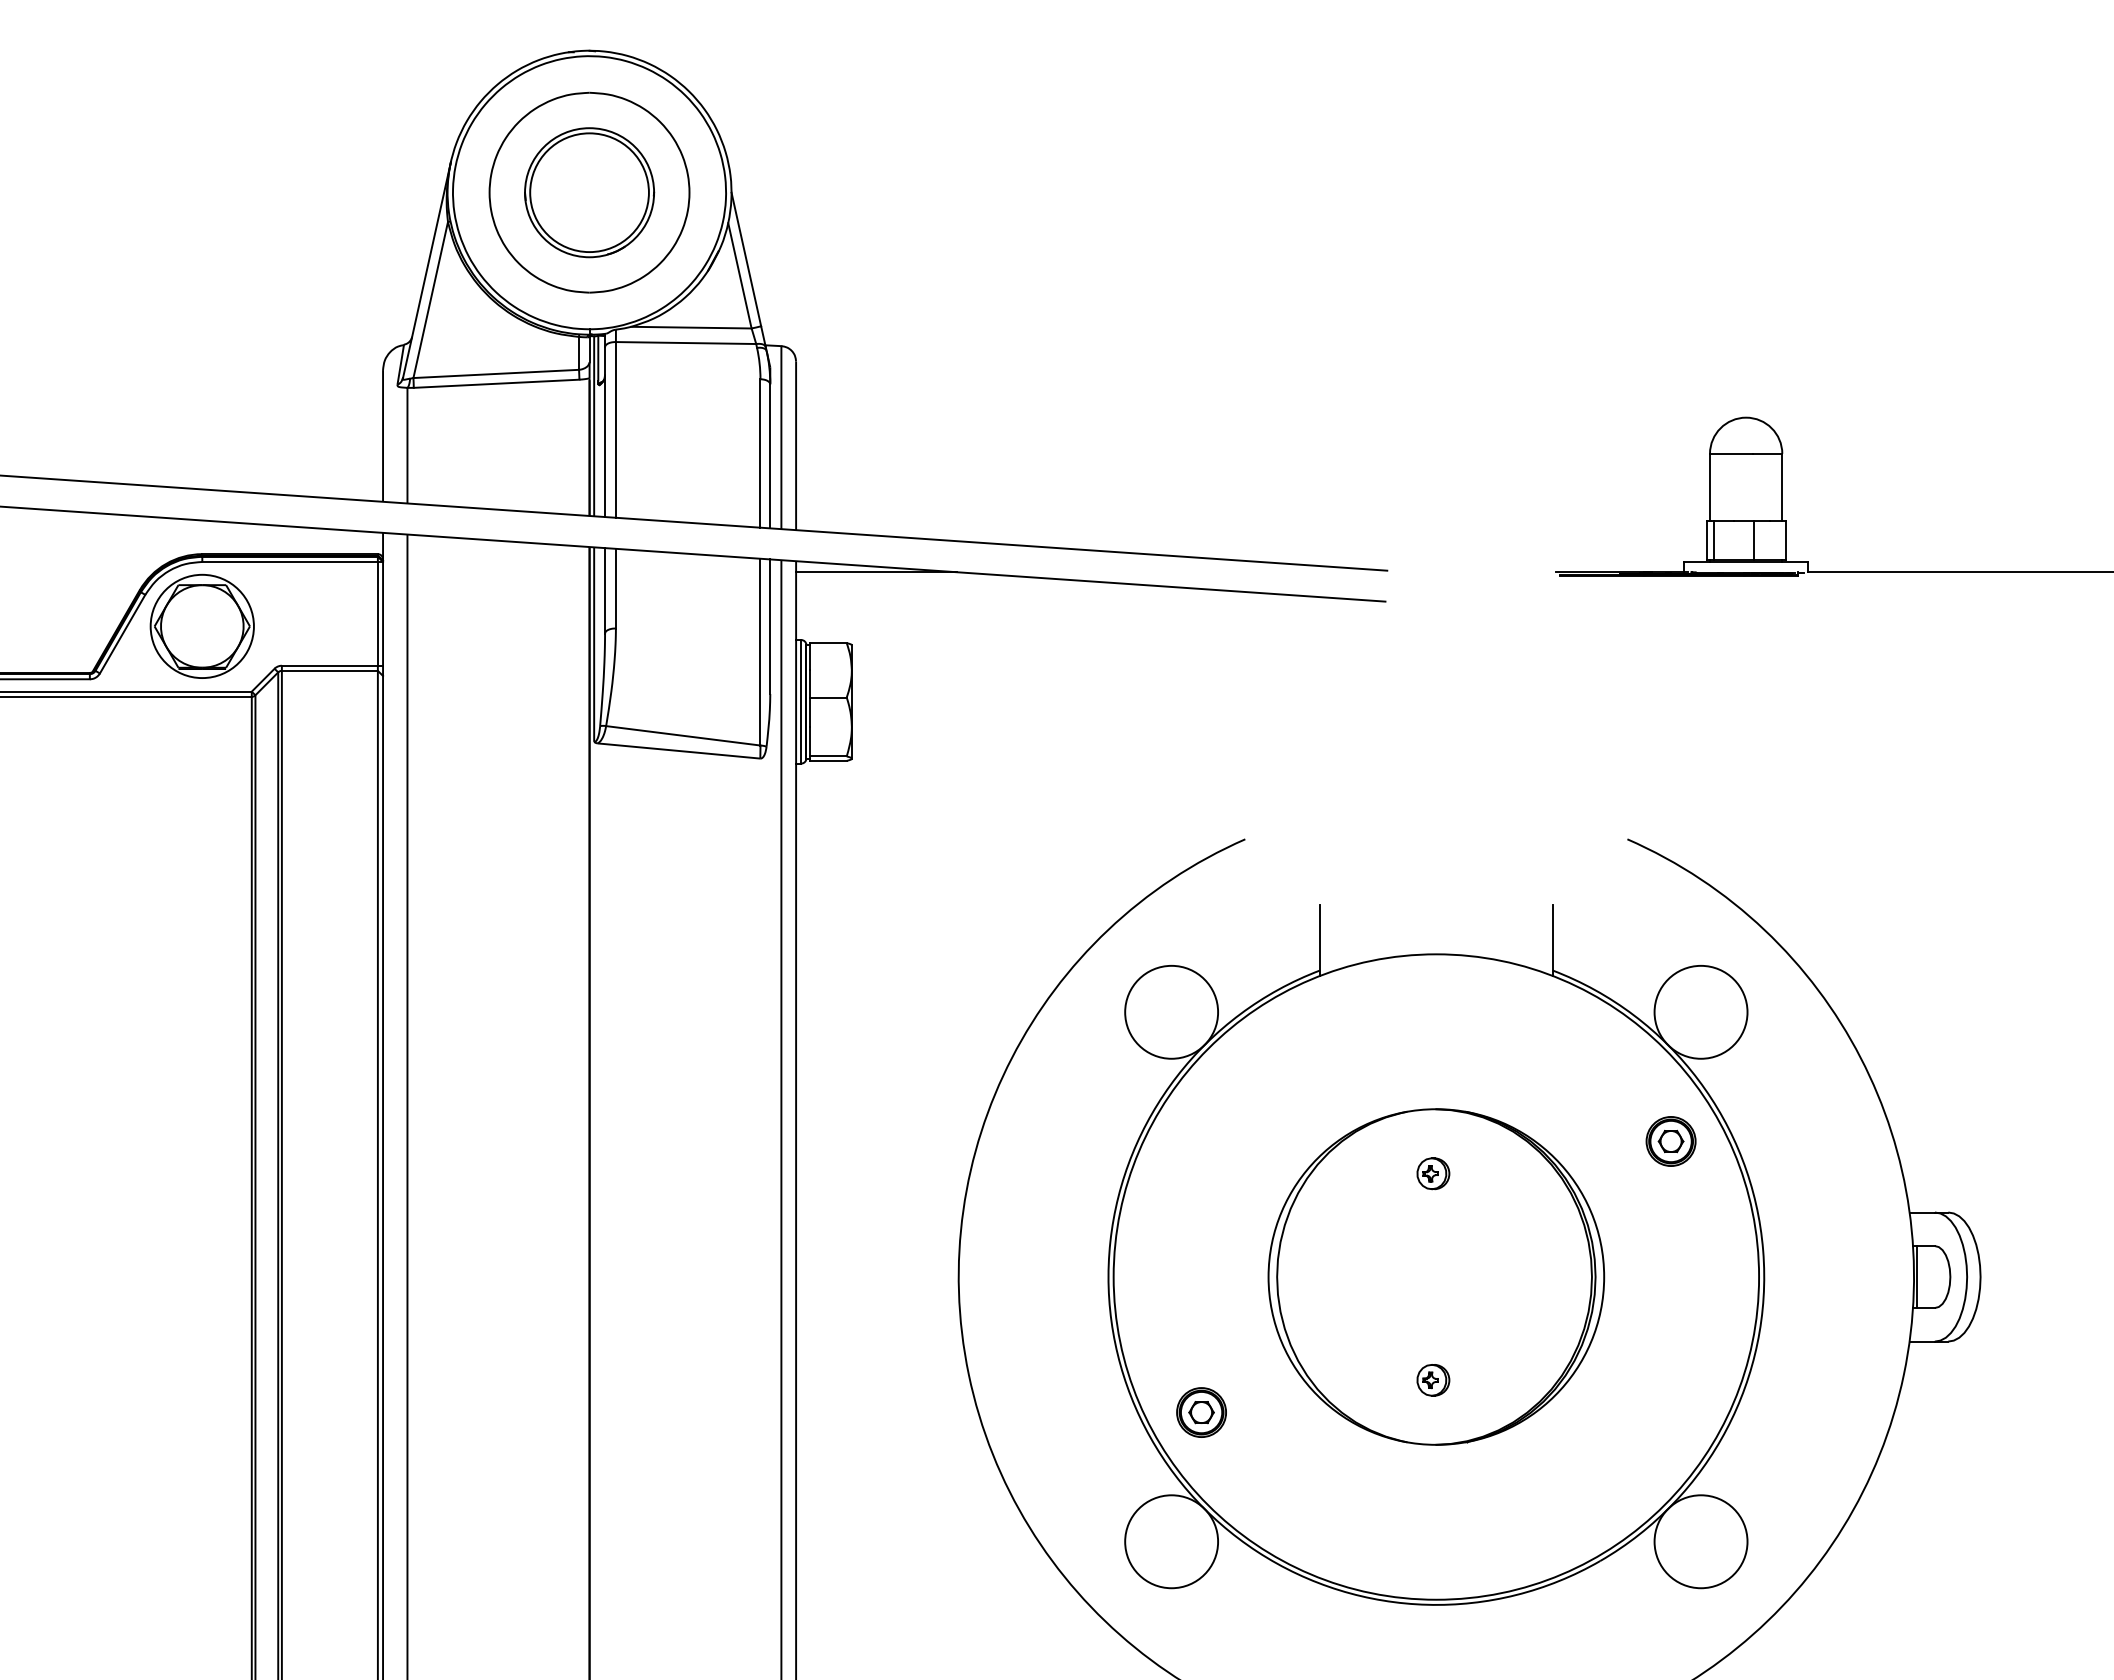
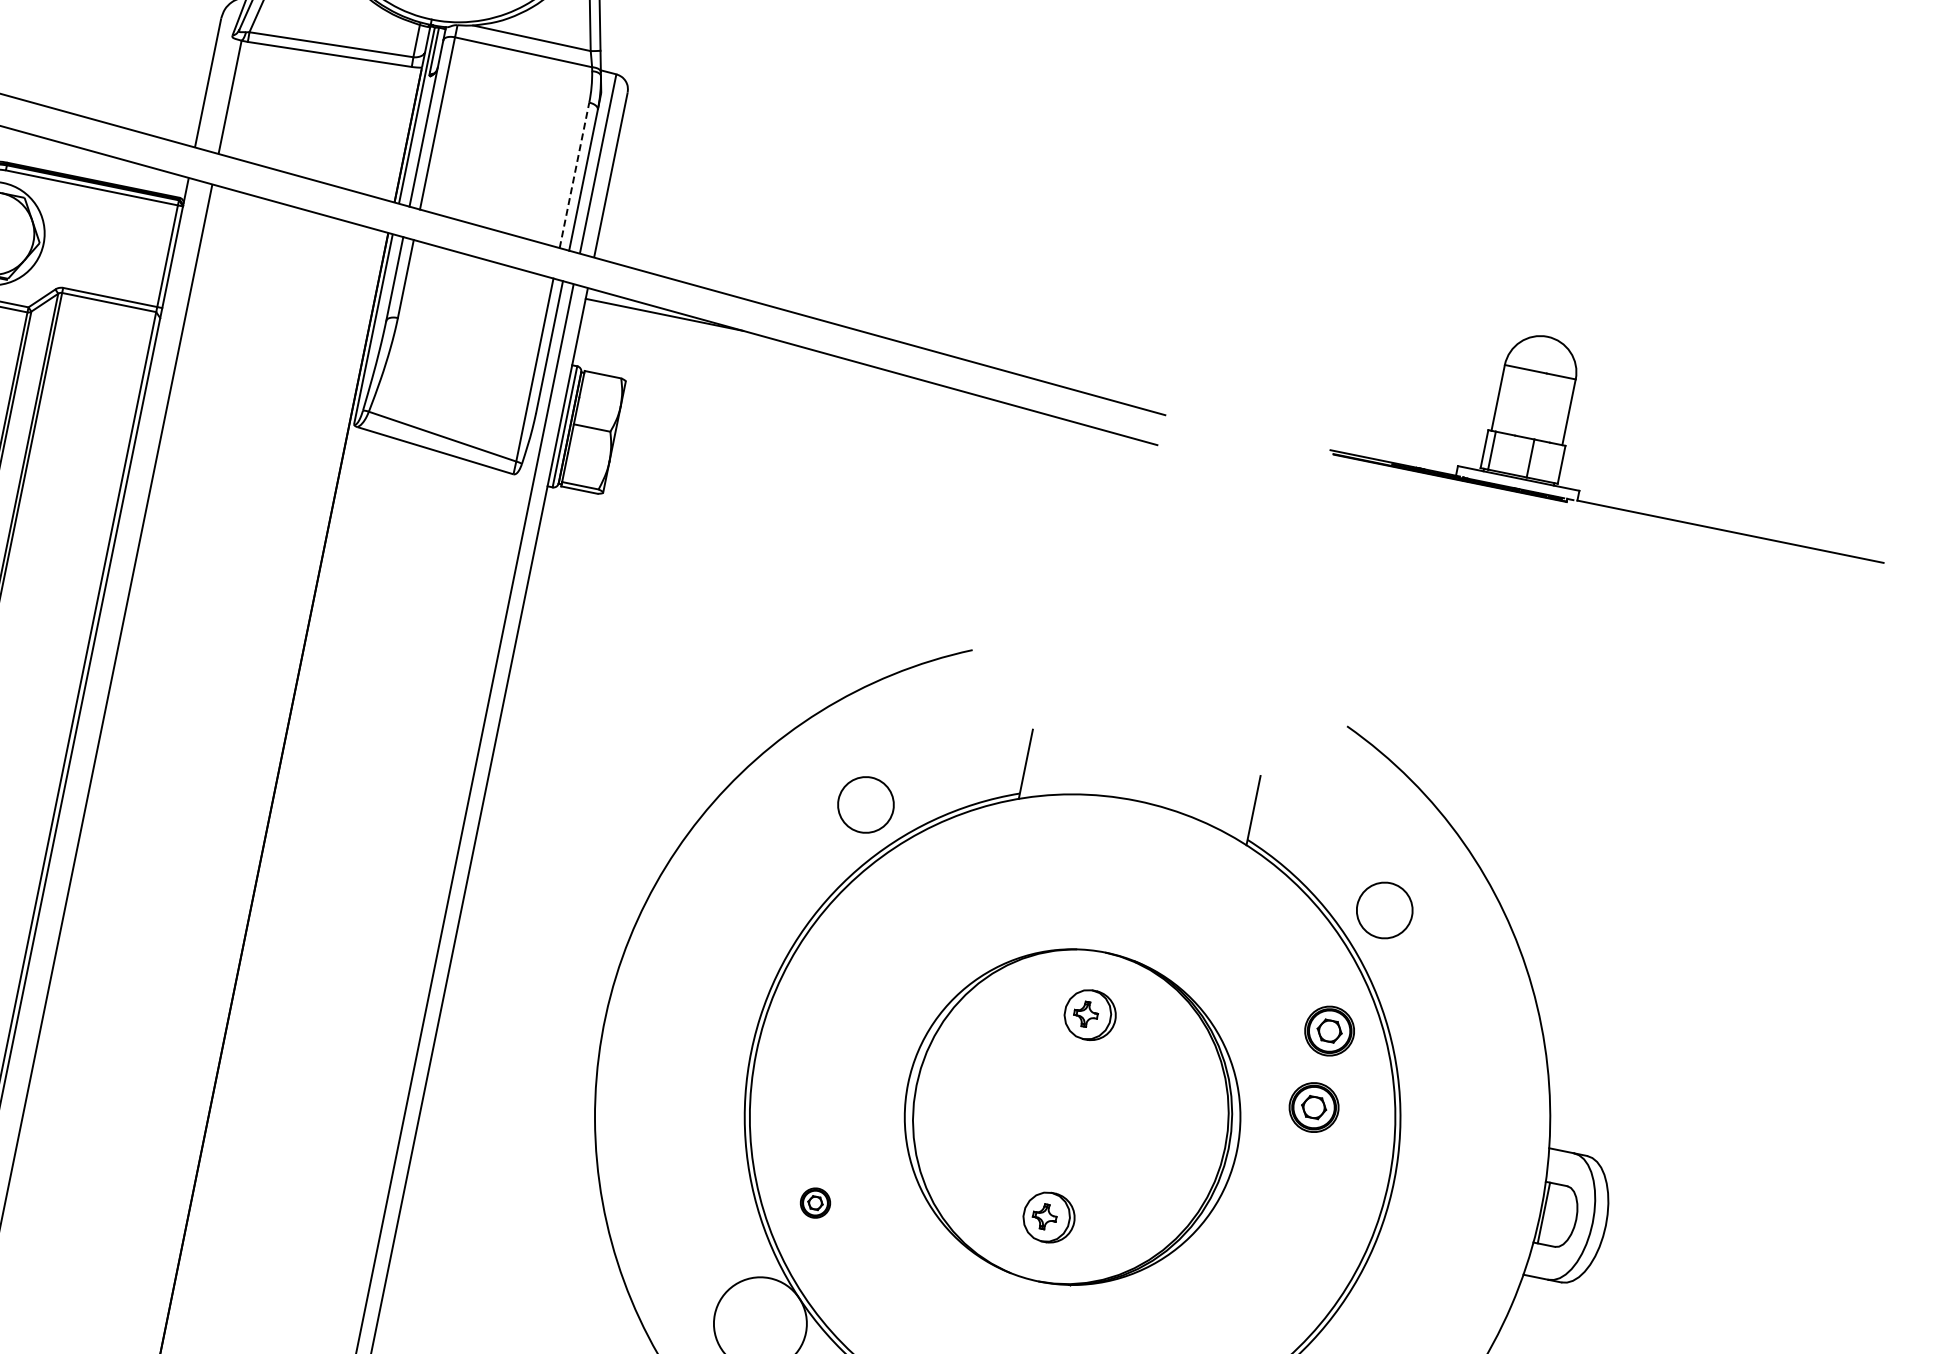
line: (760, 452) -> (574, 174), solid -> dashed
circle: (1171, 1011) -> (866, 804), size x0.6
circle: (1700, 1011) -> (1384, 909), size x0.6
part: (1433, 1173) -> (1090, 1015), size x1.6
part: (1670, 1219) -> (1313, 1107), added
part: (1433, 1380) -> (1049, 1217), size x1.6
part: (1201, 1412) -> (815, 1203), size x0.6

